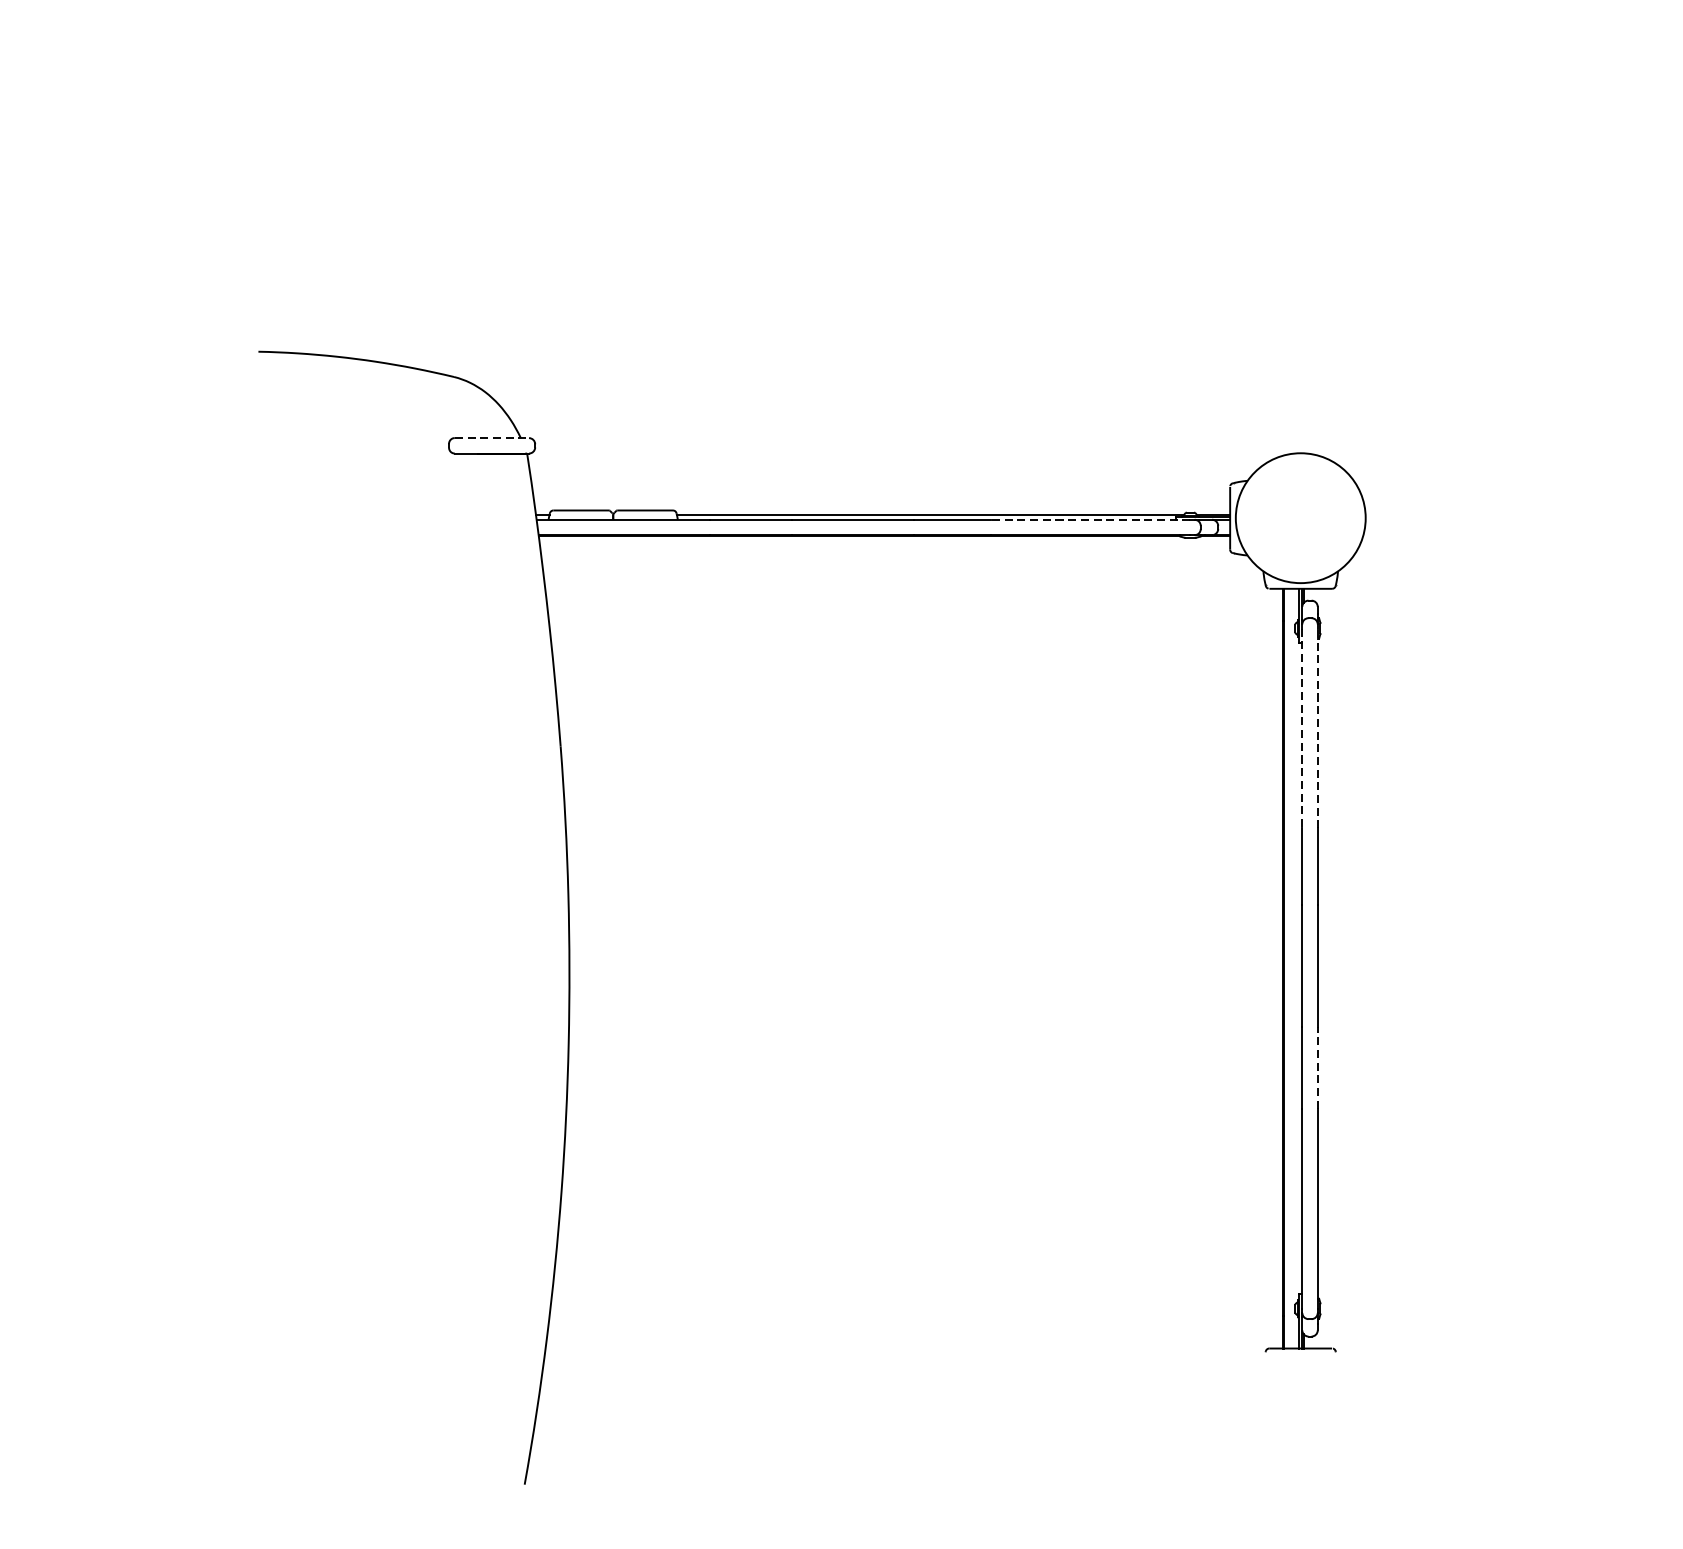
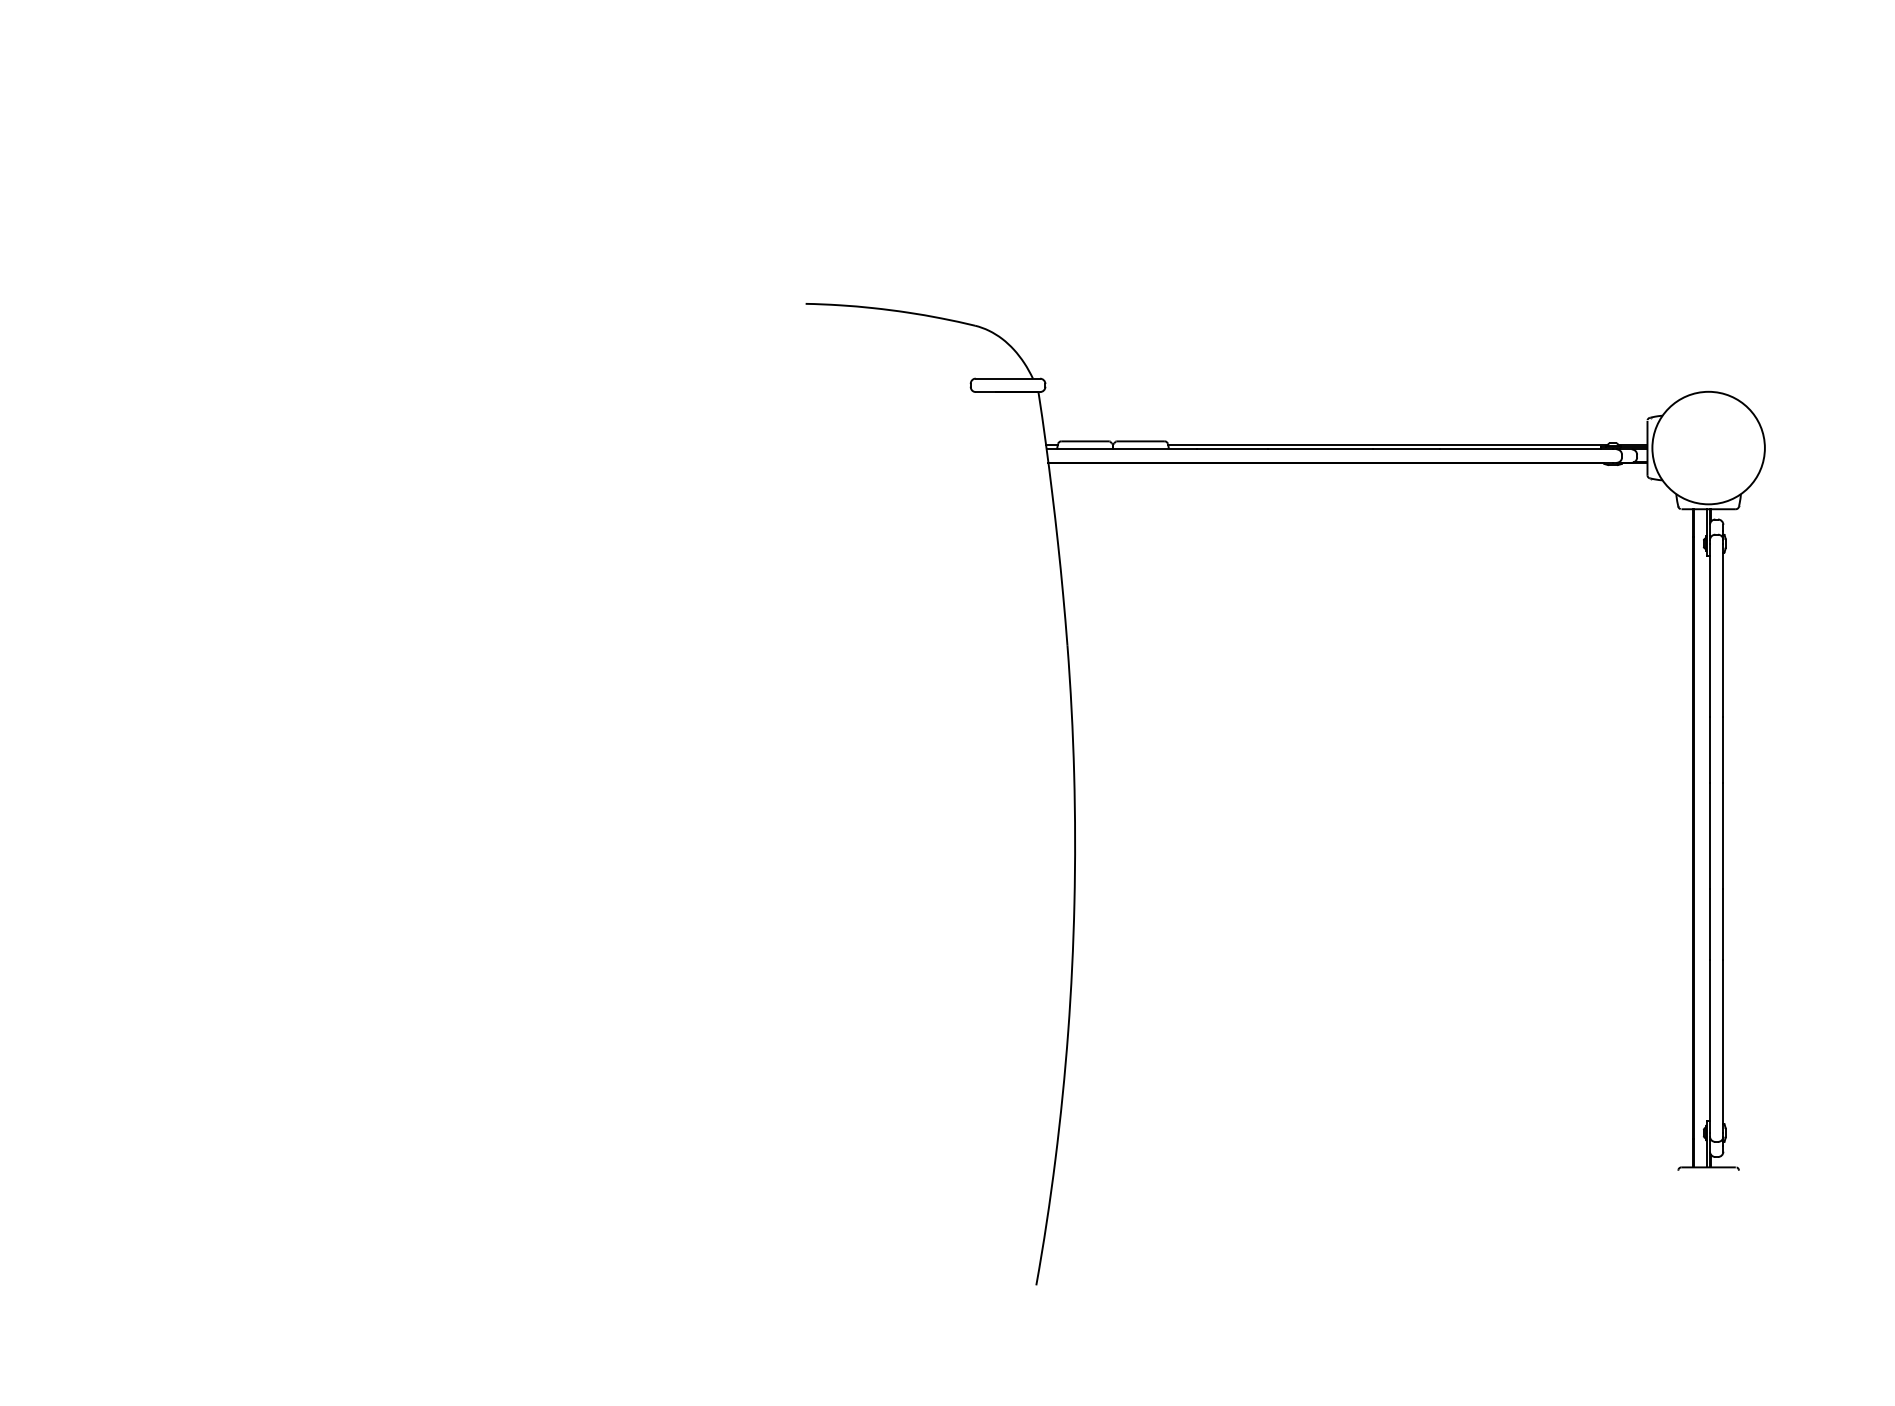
line: (492, 437) -> (1008, 378), dashed -> solid
line: (1090, 519) -> (1526, 449), dashed -> solid
line: (1301, 728) -> (1709, 630), dashed -> solid
line: (1317, 728) -> (1723, 630), dashed -> solid
line: (1317, 1066) -> (1723, 923), dashed -> solid

